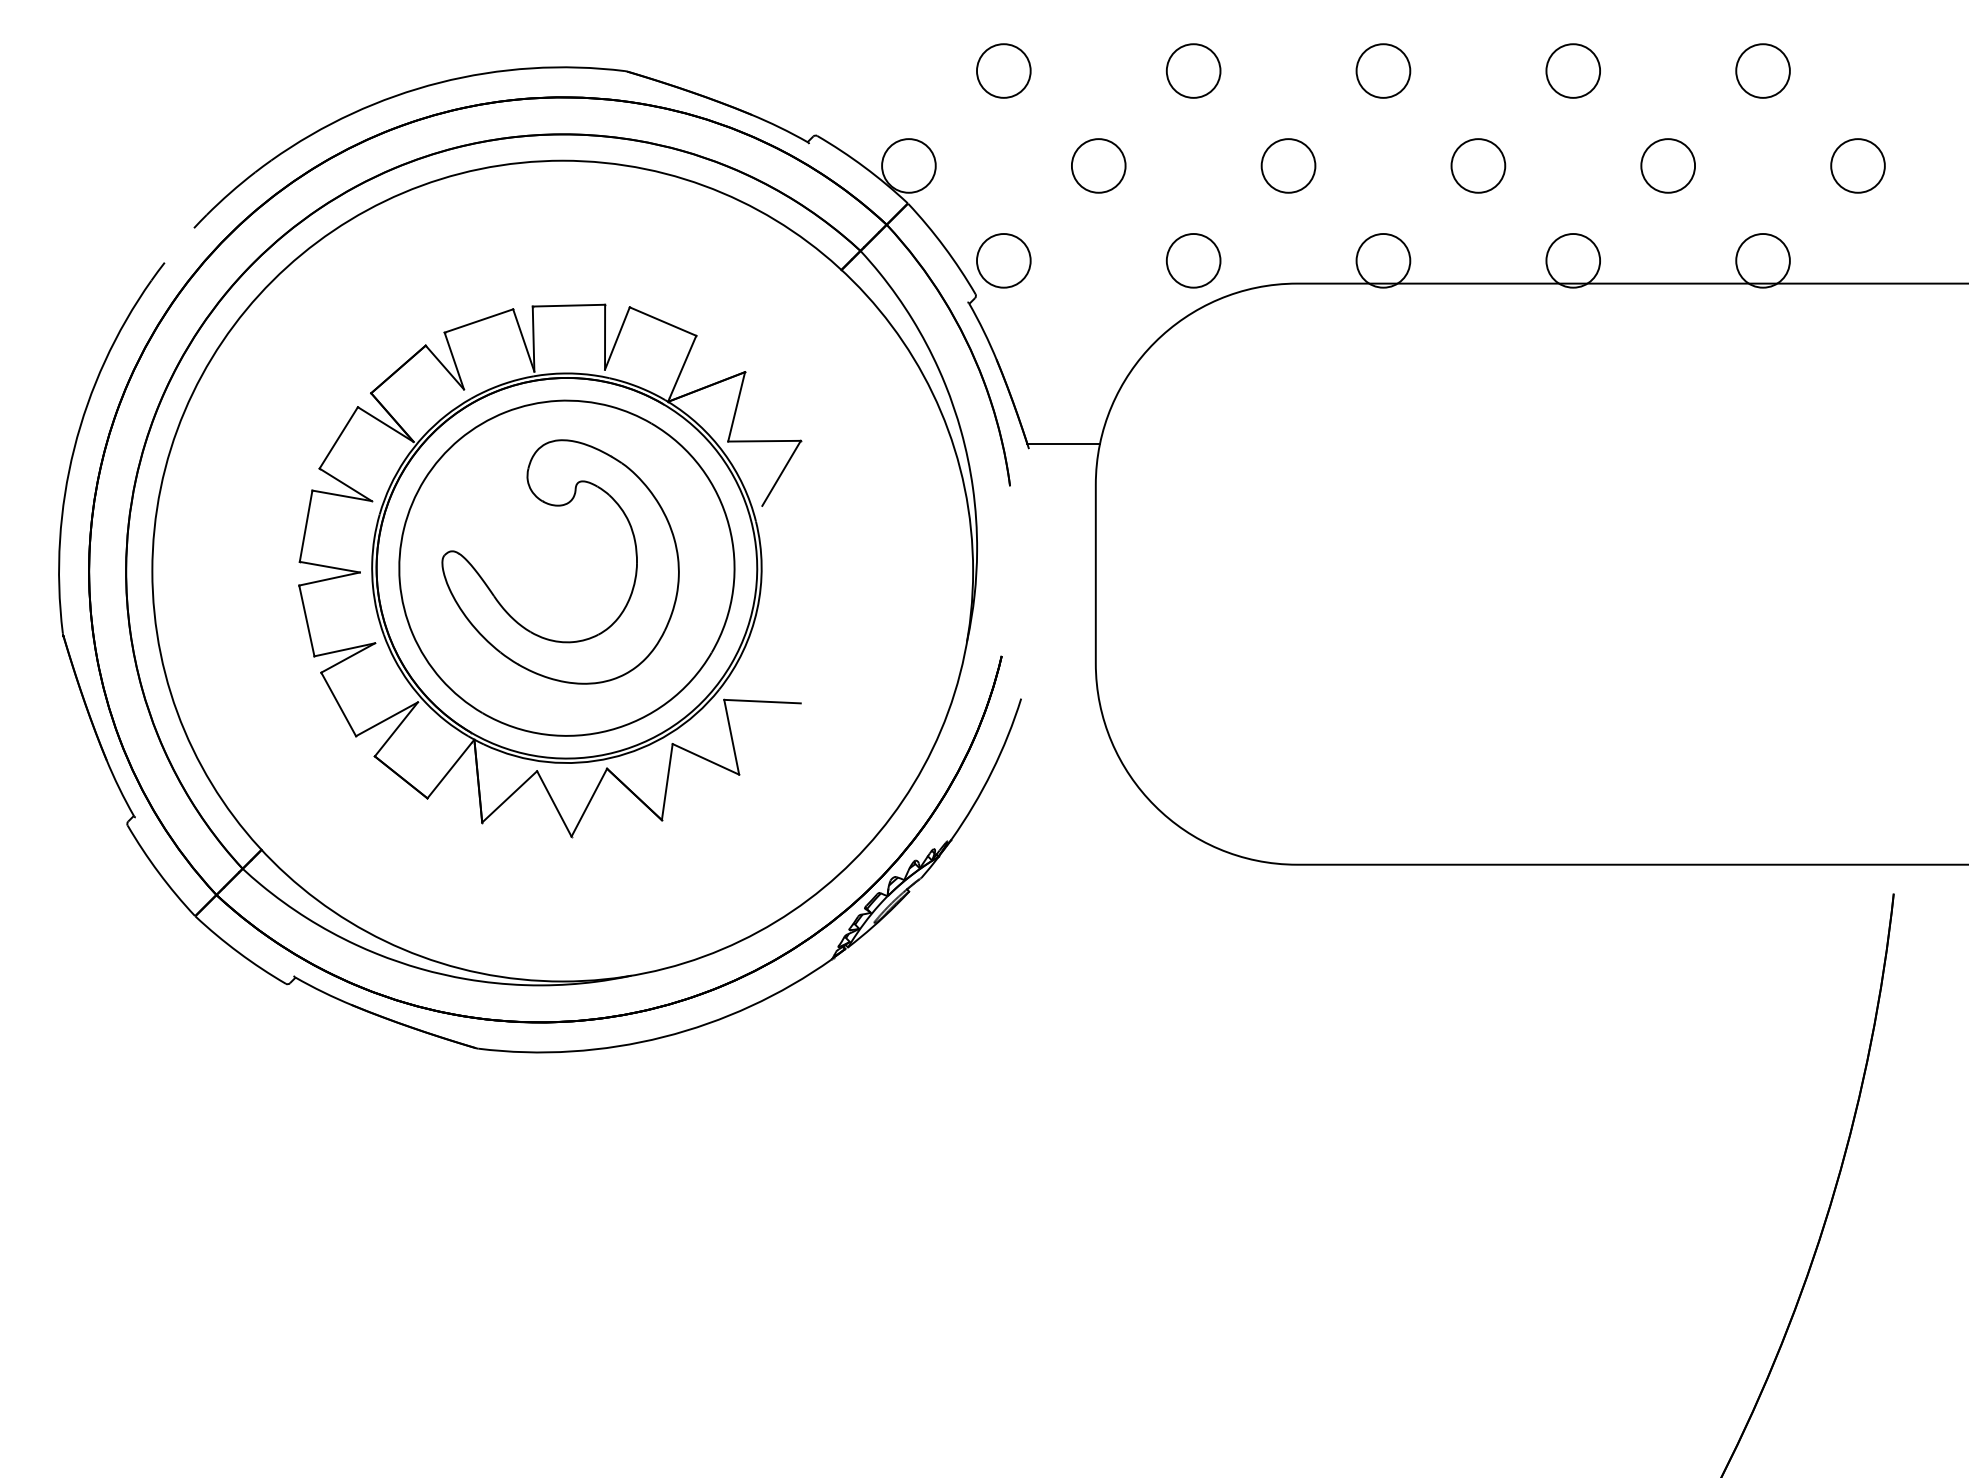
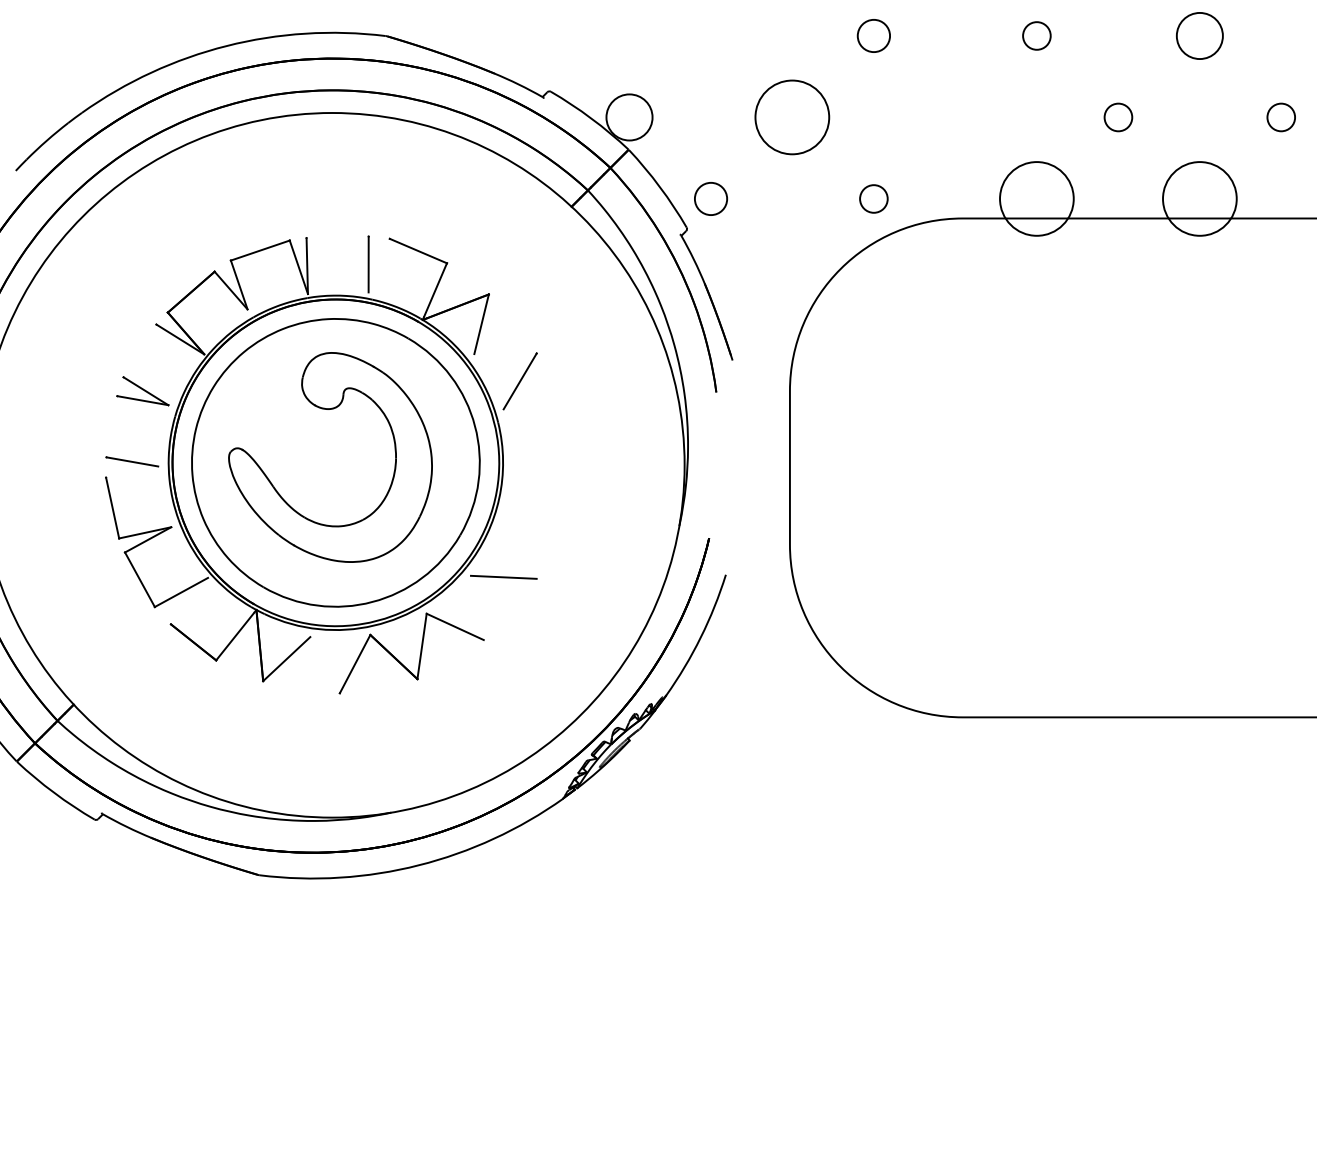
circle: (1003, 70) -> (710, 35), removed
circle: (1193, 70) -> (873, 35), size x0.7
circle: (1383, 70) -> (1036, 35), size x0.6
circle: (1098, 165) -> (792, 117), size x1.6
circle: (1288, 165) -> (955, 117), removed
circle: (1478, 165) -> (1118, 117), size x0.6
circle: (1667, 165) -> (1280, 117), size x0.6
circle: (1003, 260) -> (710, 198), size x0.7
circle: (1193, 260) -> (873, 198), size x0.6
circle: (1383, 260) -> (1036, 198), size x1.6
circle: (1573, 260) -> (1200, 198), size x1.6
line: (568, 305) -> (337, 237), removed
line: (617, 338) -> (379, 265), removed
line: (338, 437) -> (139, 350), removed
line: (764, 440) -> (505, 353), removed
line: (1063, 443) -> (762, 355), removed
line: (305, 525) -> (111, 426), removed
line: (329, 578) -> (132, 471), removed
line: (395, 729) -> (188, 601), removed
line: (731, 736) -> (477, 607), removed
line: (554, 803) -> (325, 664), removed

